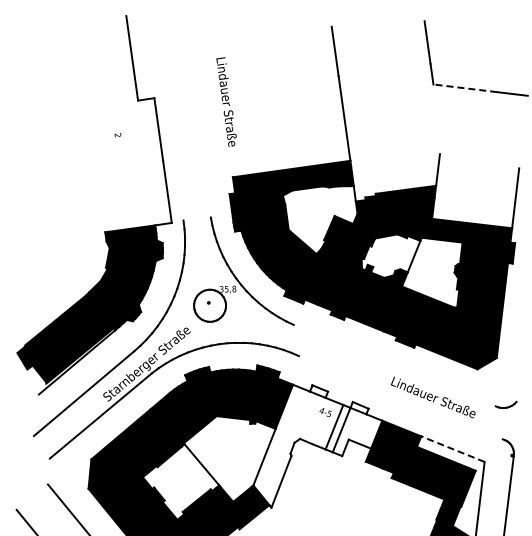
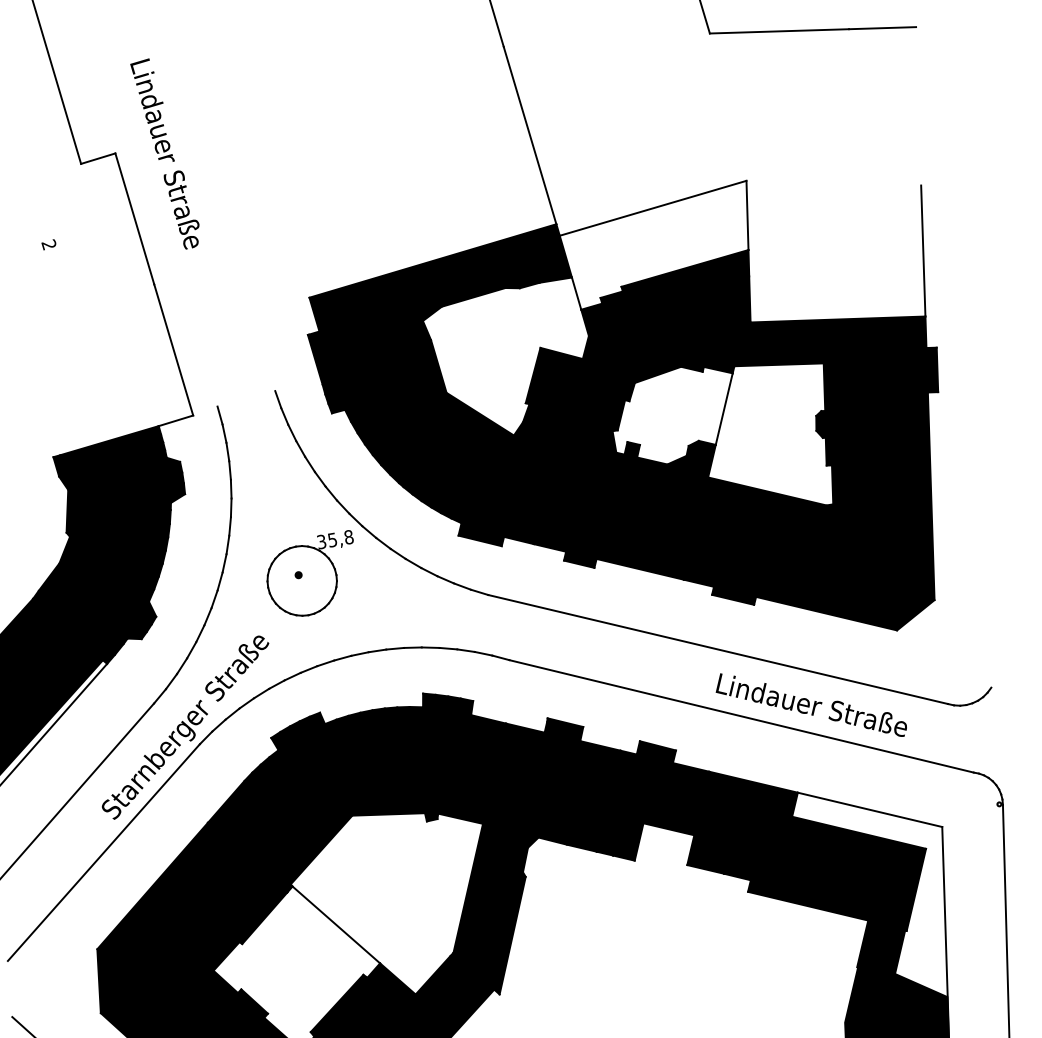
line: (464, 88) -> (777, 31), dashed -> solid
text: (226, 101) -> (166, 153), moved
line: (395, 160) -> (653, 208), added
line: (394, 365) -> (717, 649), added
line: (400, 397) -> (740, 715), added
fill: (317, 445) -> (578, 845), added
line: (452, 448) -> (868, 808), dashed -> solid

